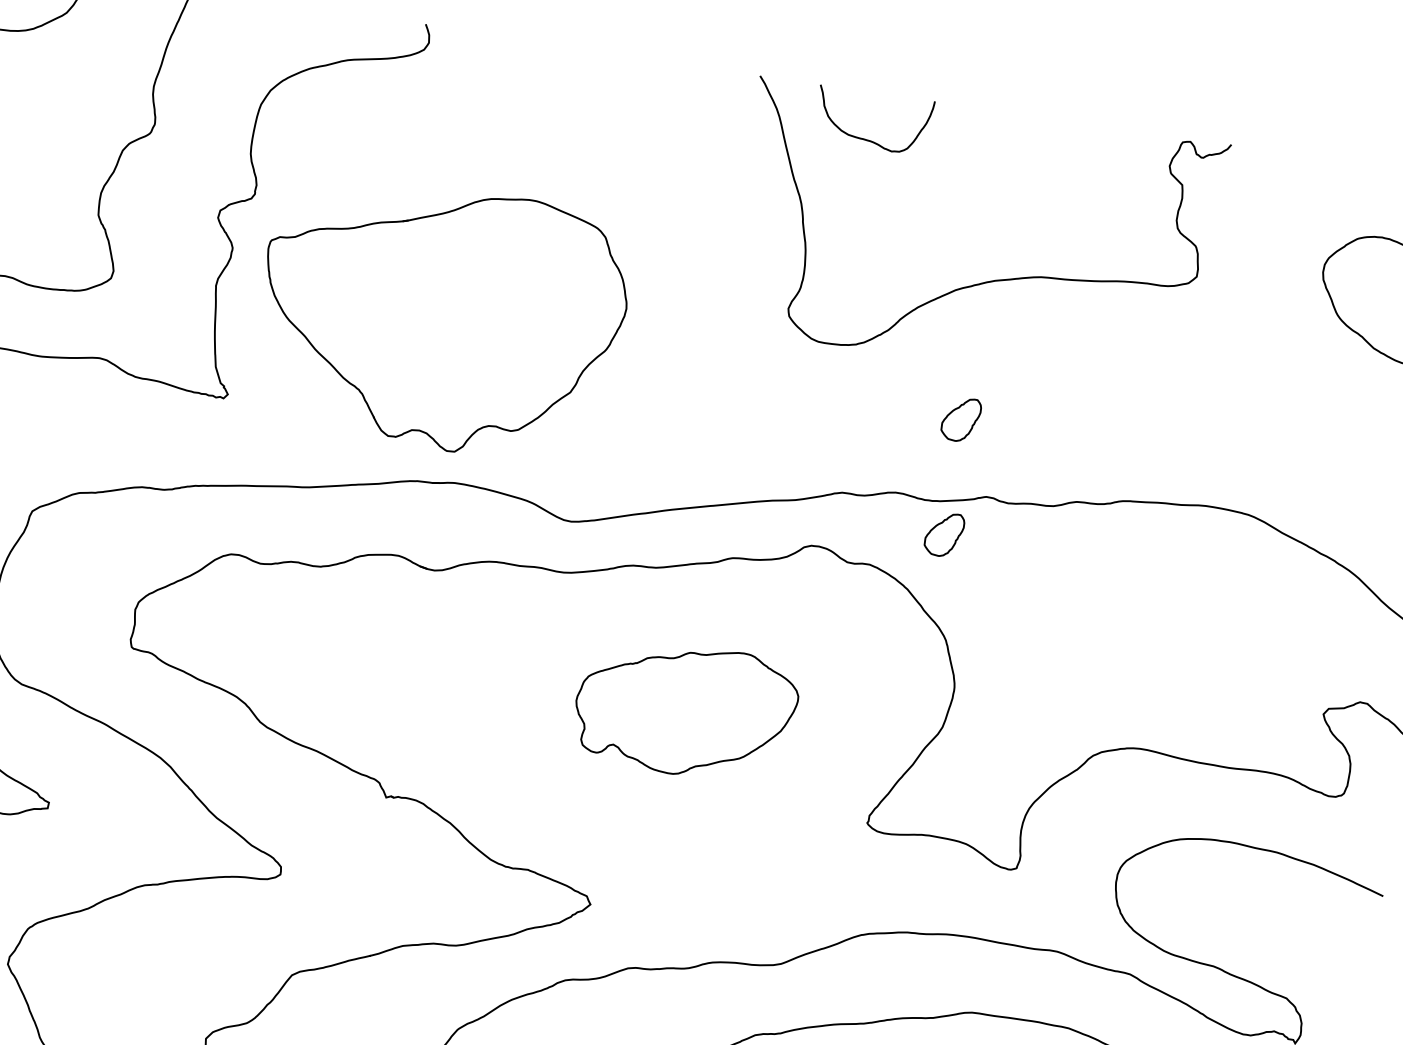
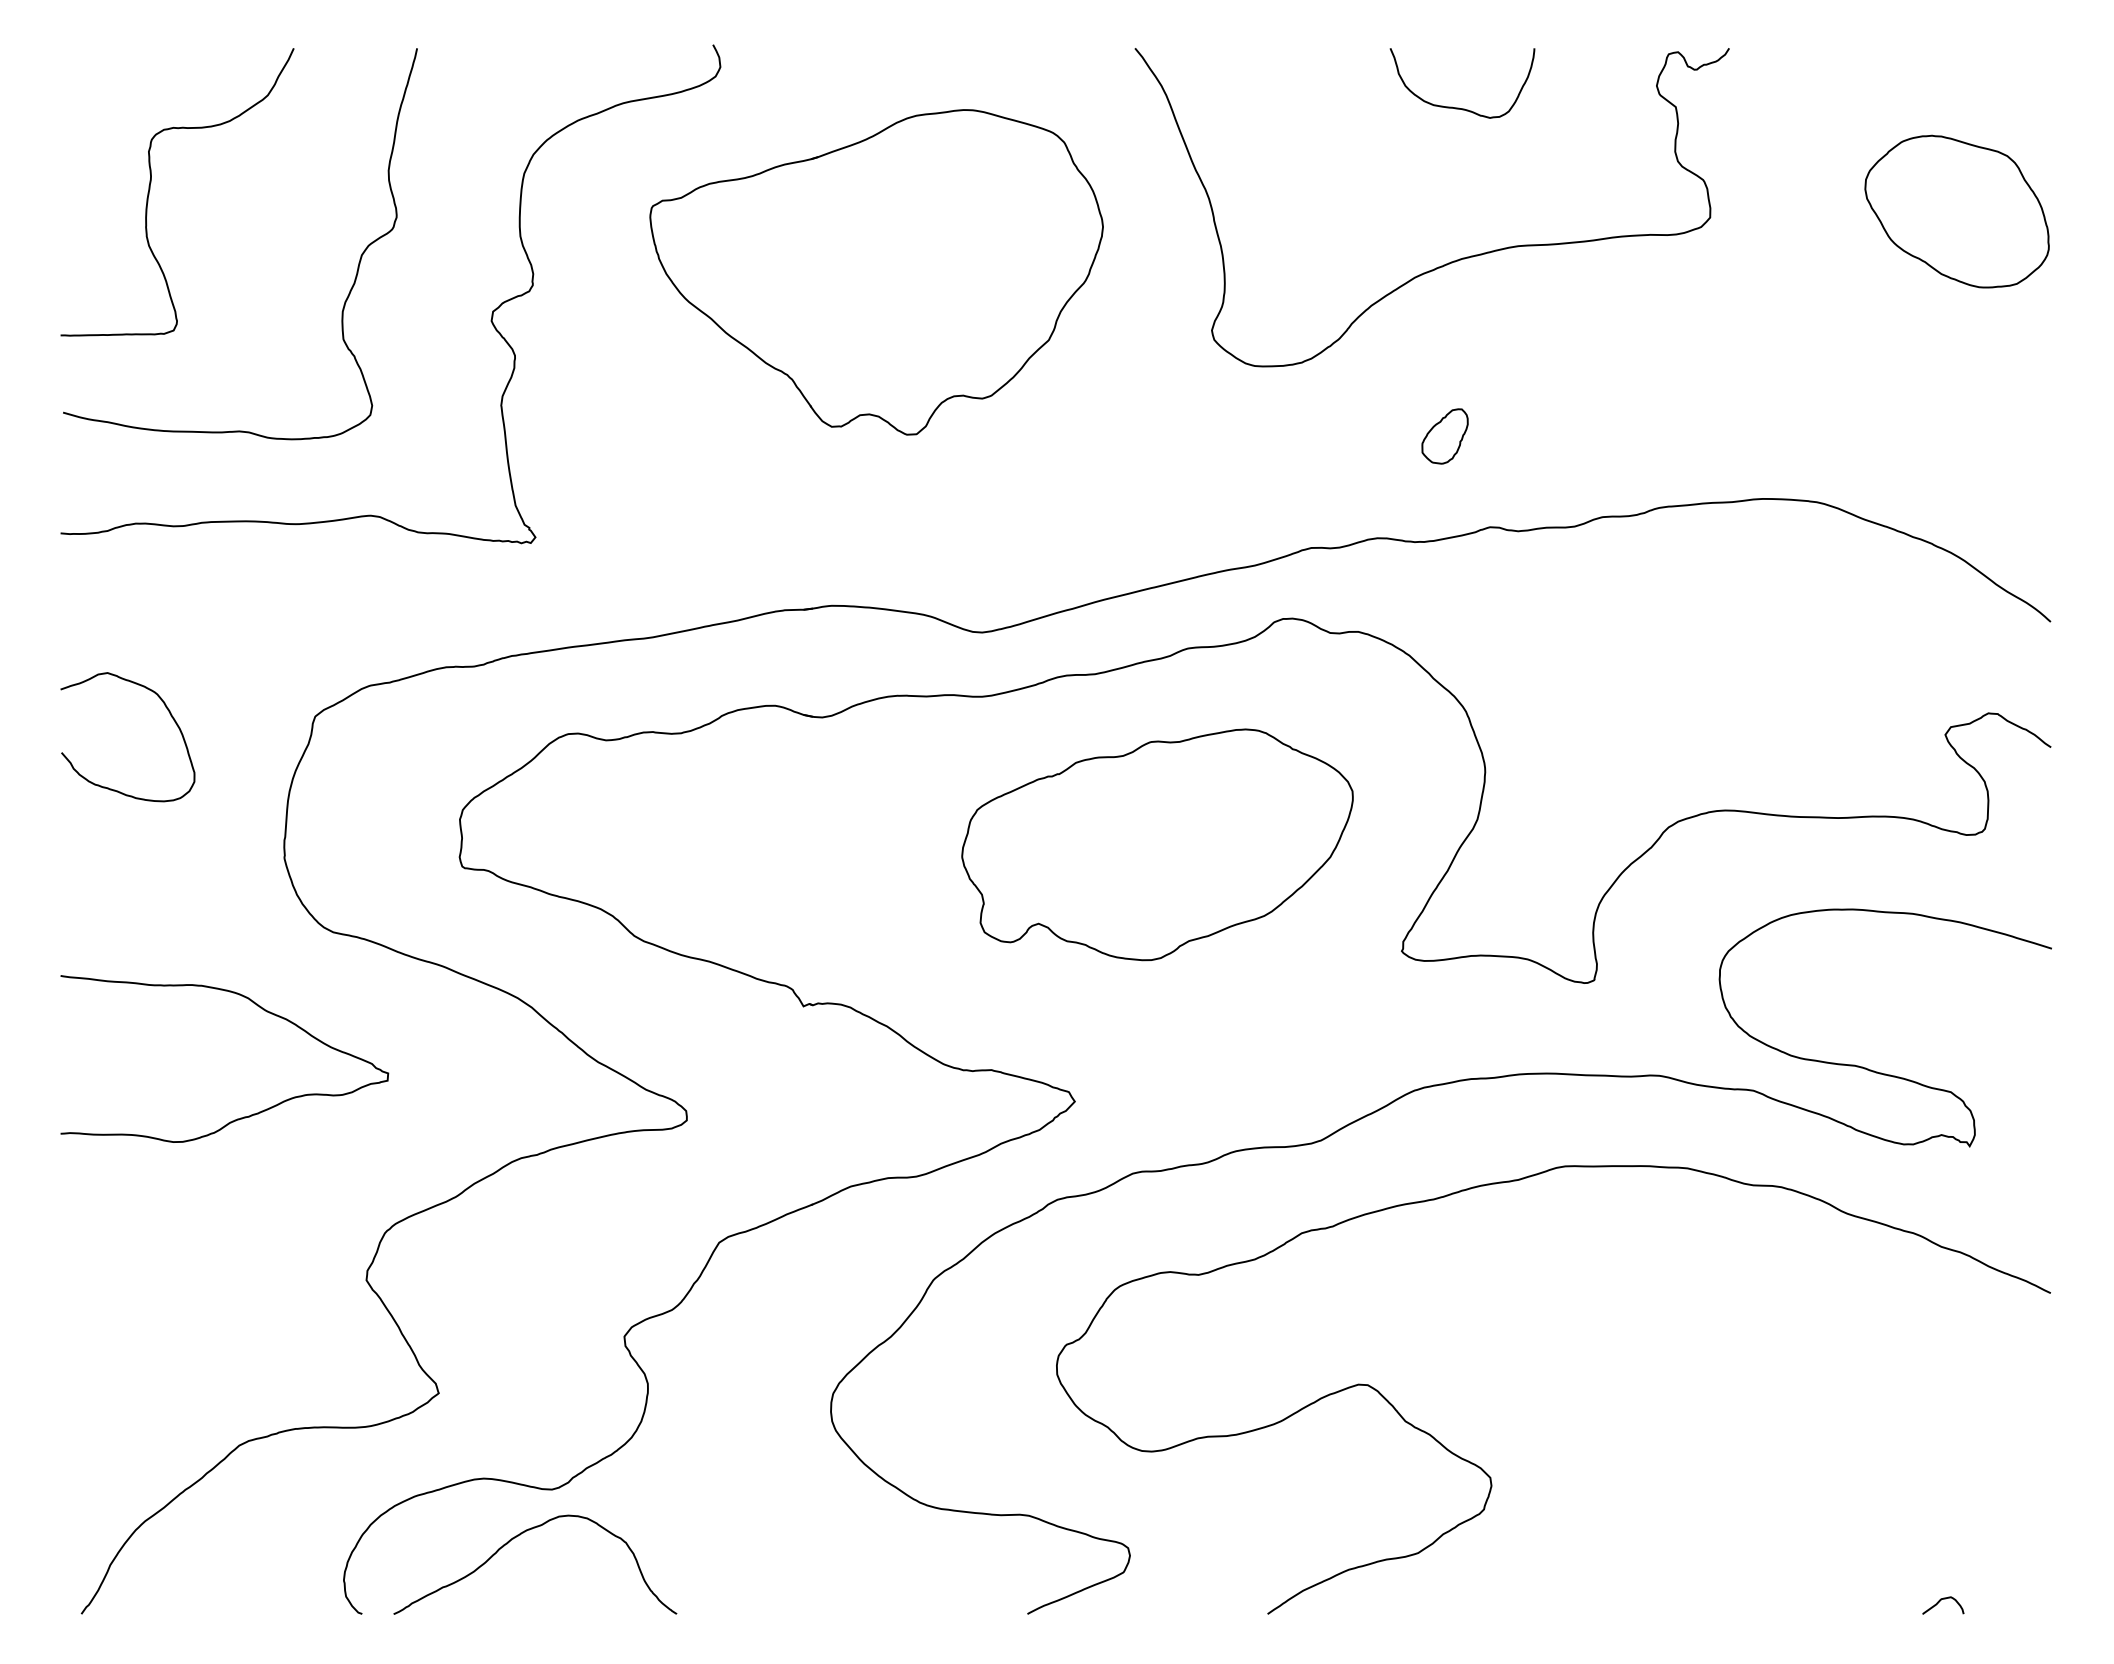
curve: (868, 139) -> (1459, 107), moved
part: (441, 318) -> (876, 272), moved
part: (943, 534) -> (1444, 581), removed
part: (685, 710) -> (1157, 844), size x1.43

